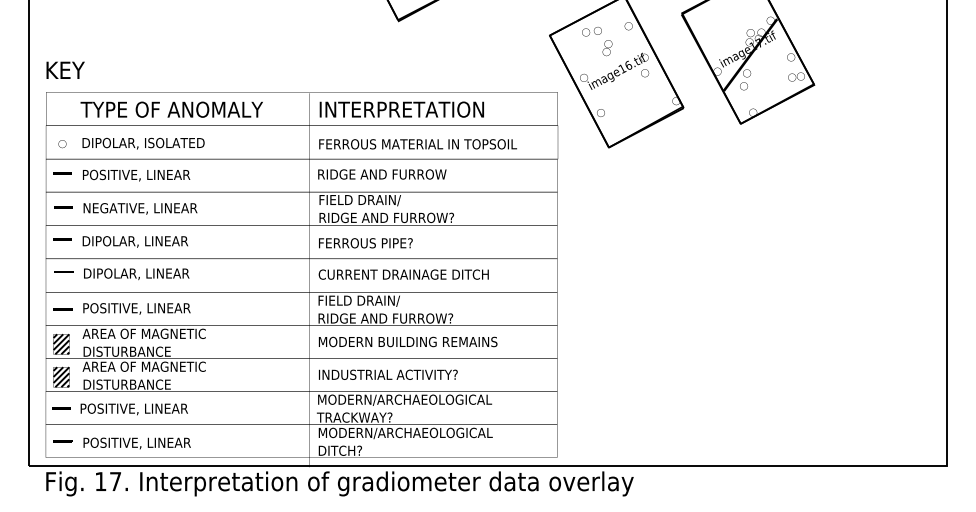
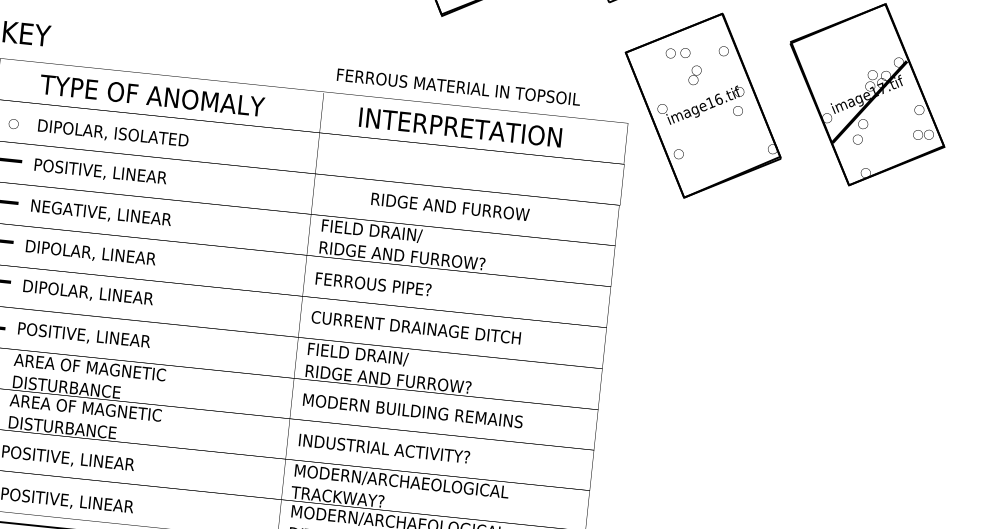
text: (401, 109) -> (460, 127), moved
text: (417, 144) -> (458, 87), moved
text: (382, 174) -> (450, 206), moved

